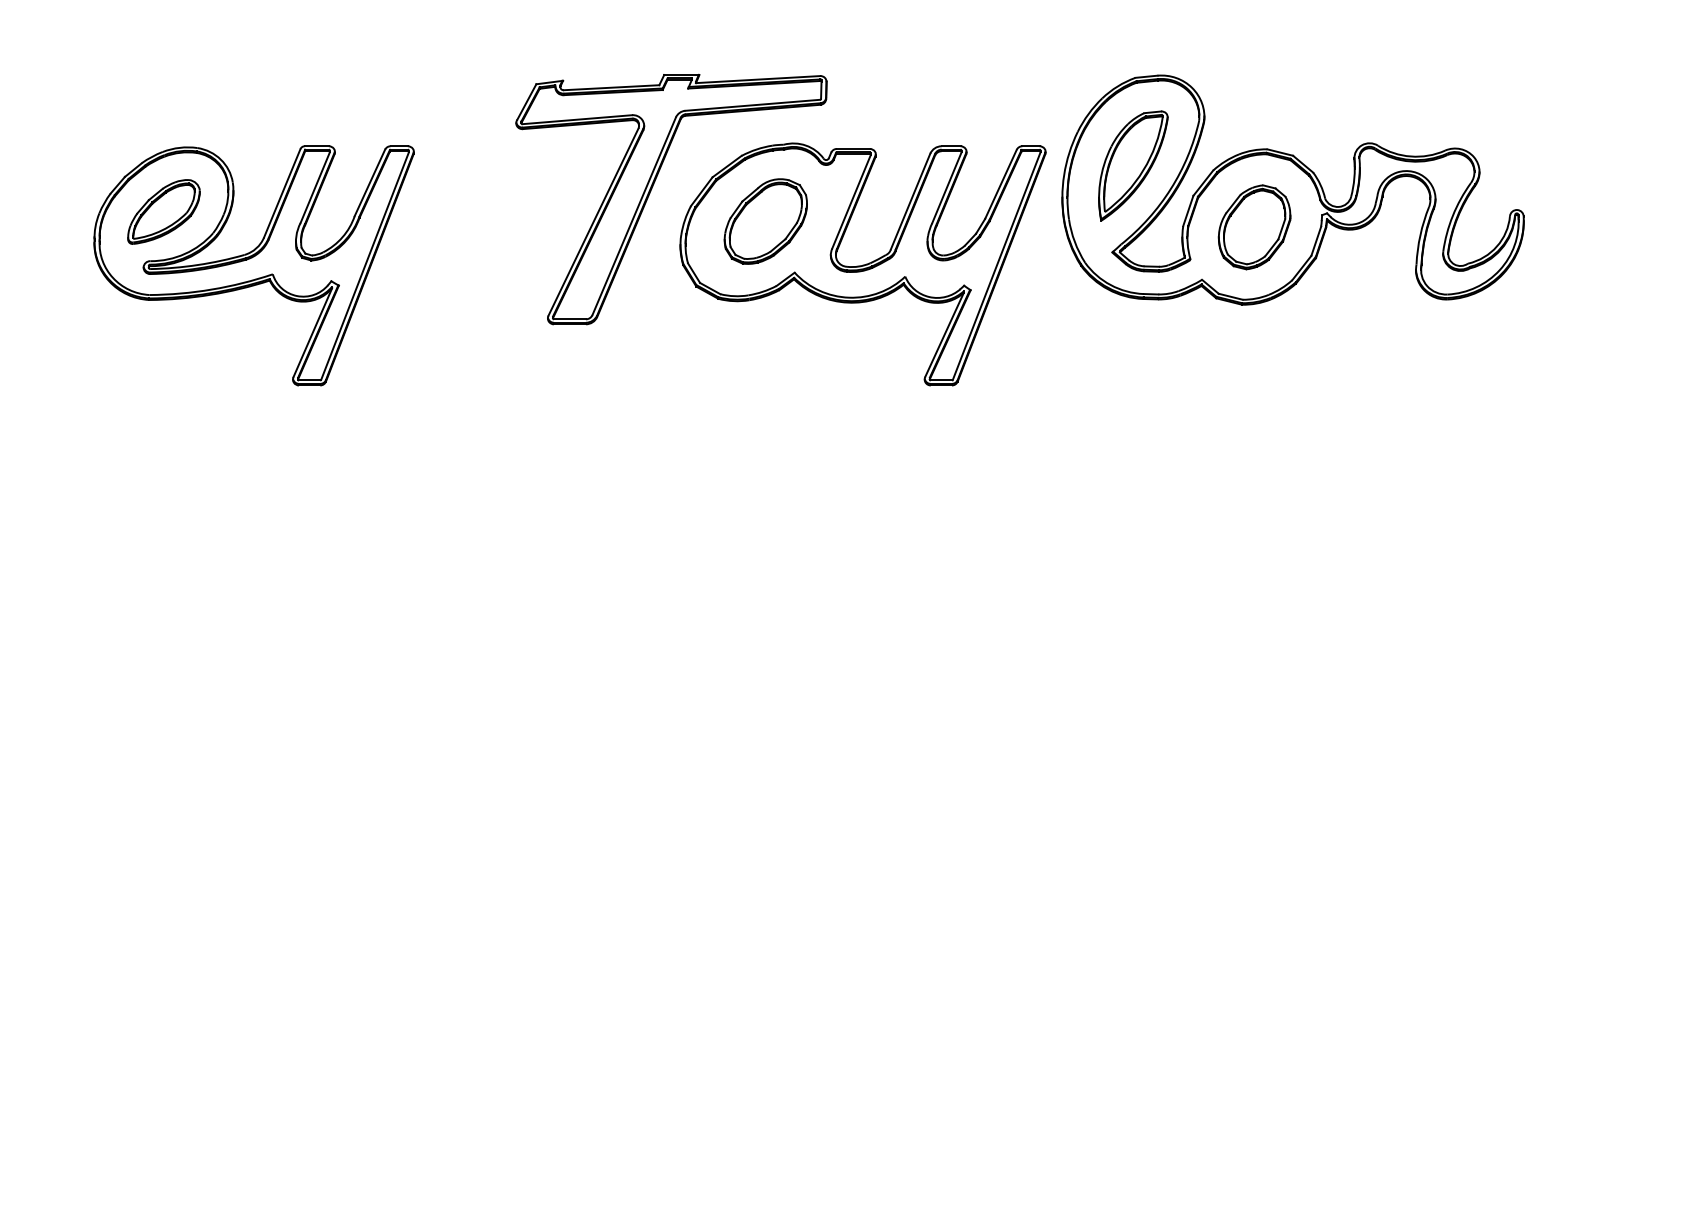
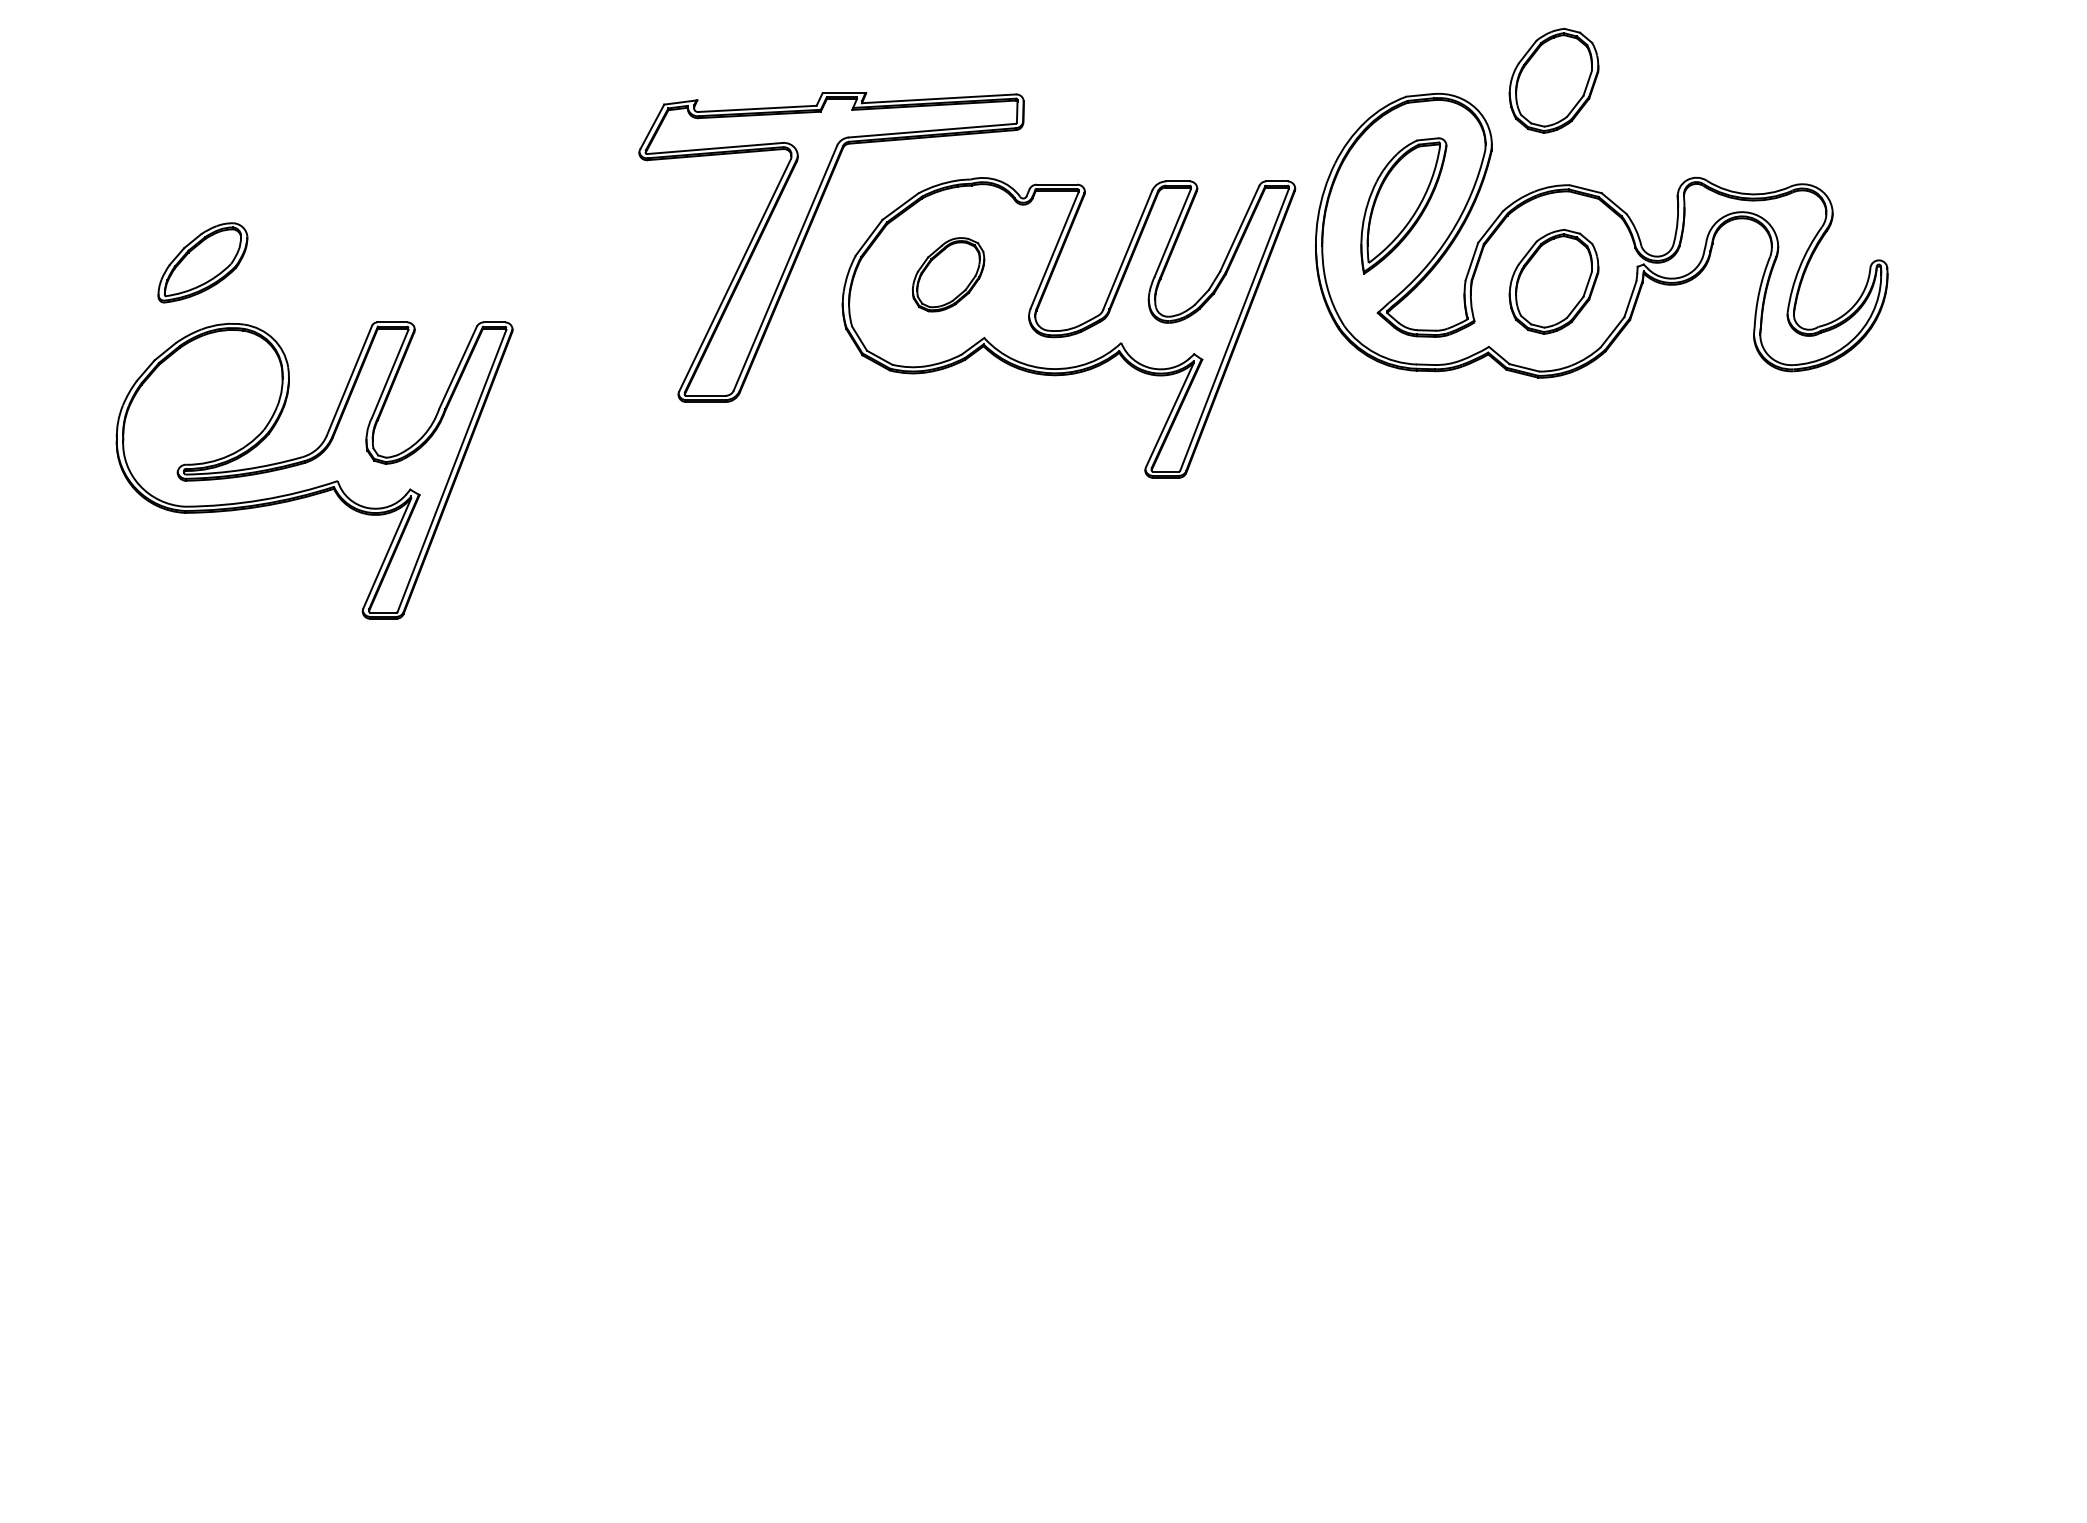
part: (1254, 64) -> (1553, 80), added
part: (765, 221) -> (948, 274), size x0.7
part: (254, 265) -> (314, 470), moved

